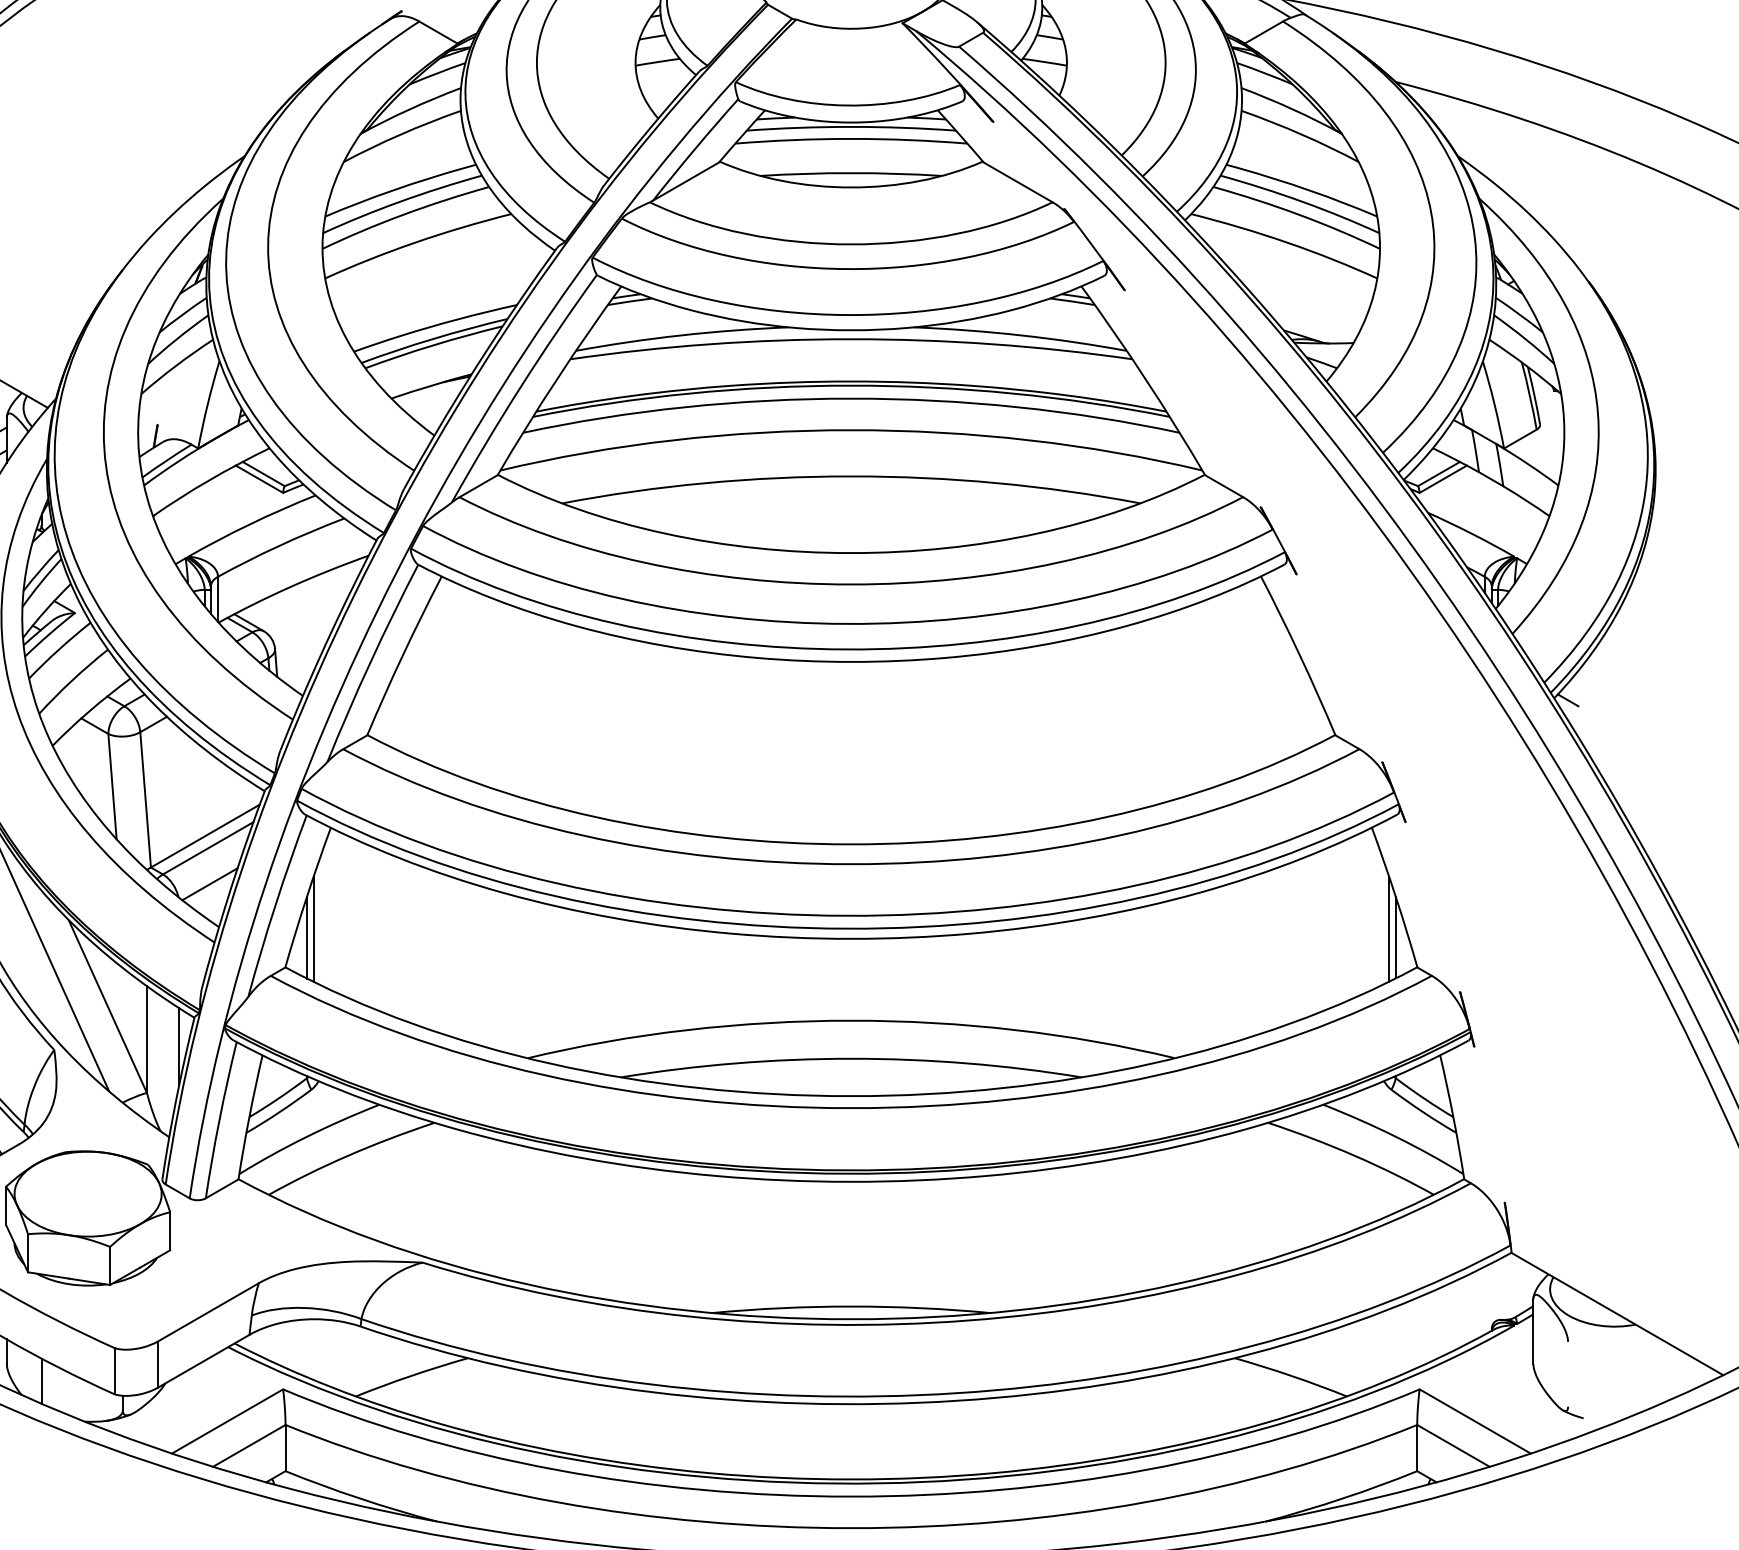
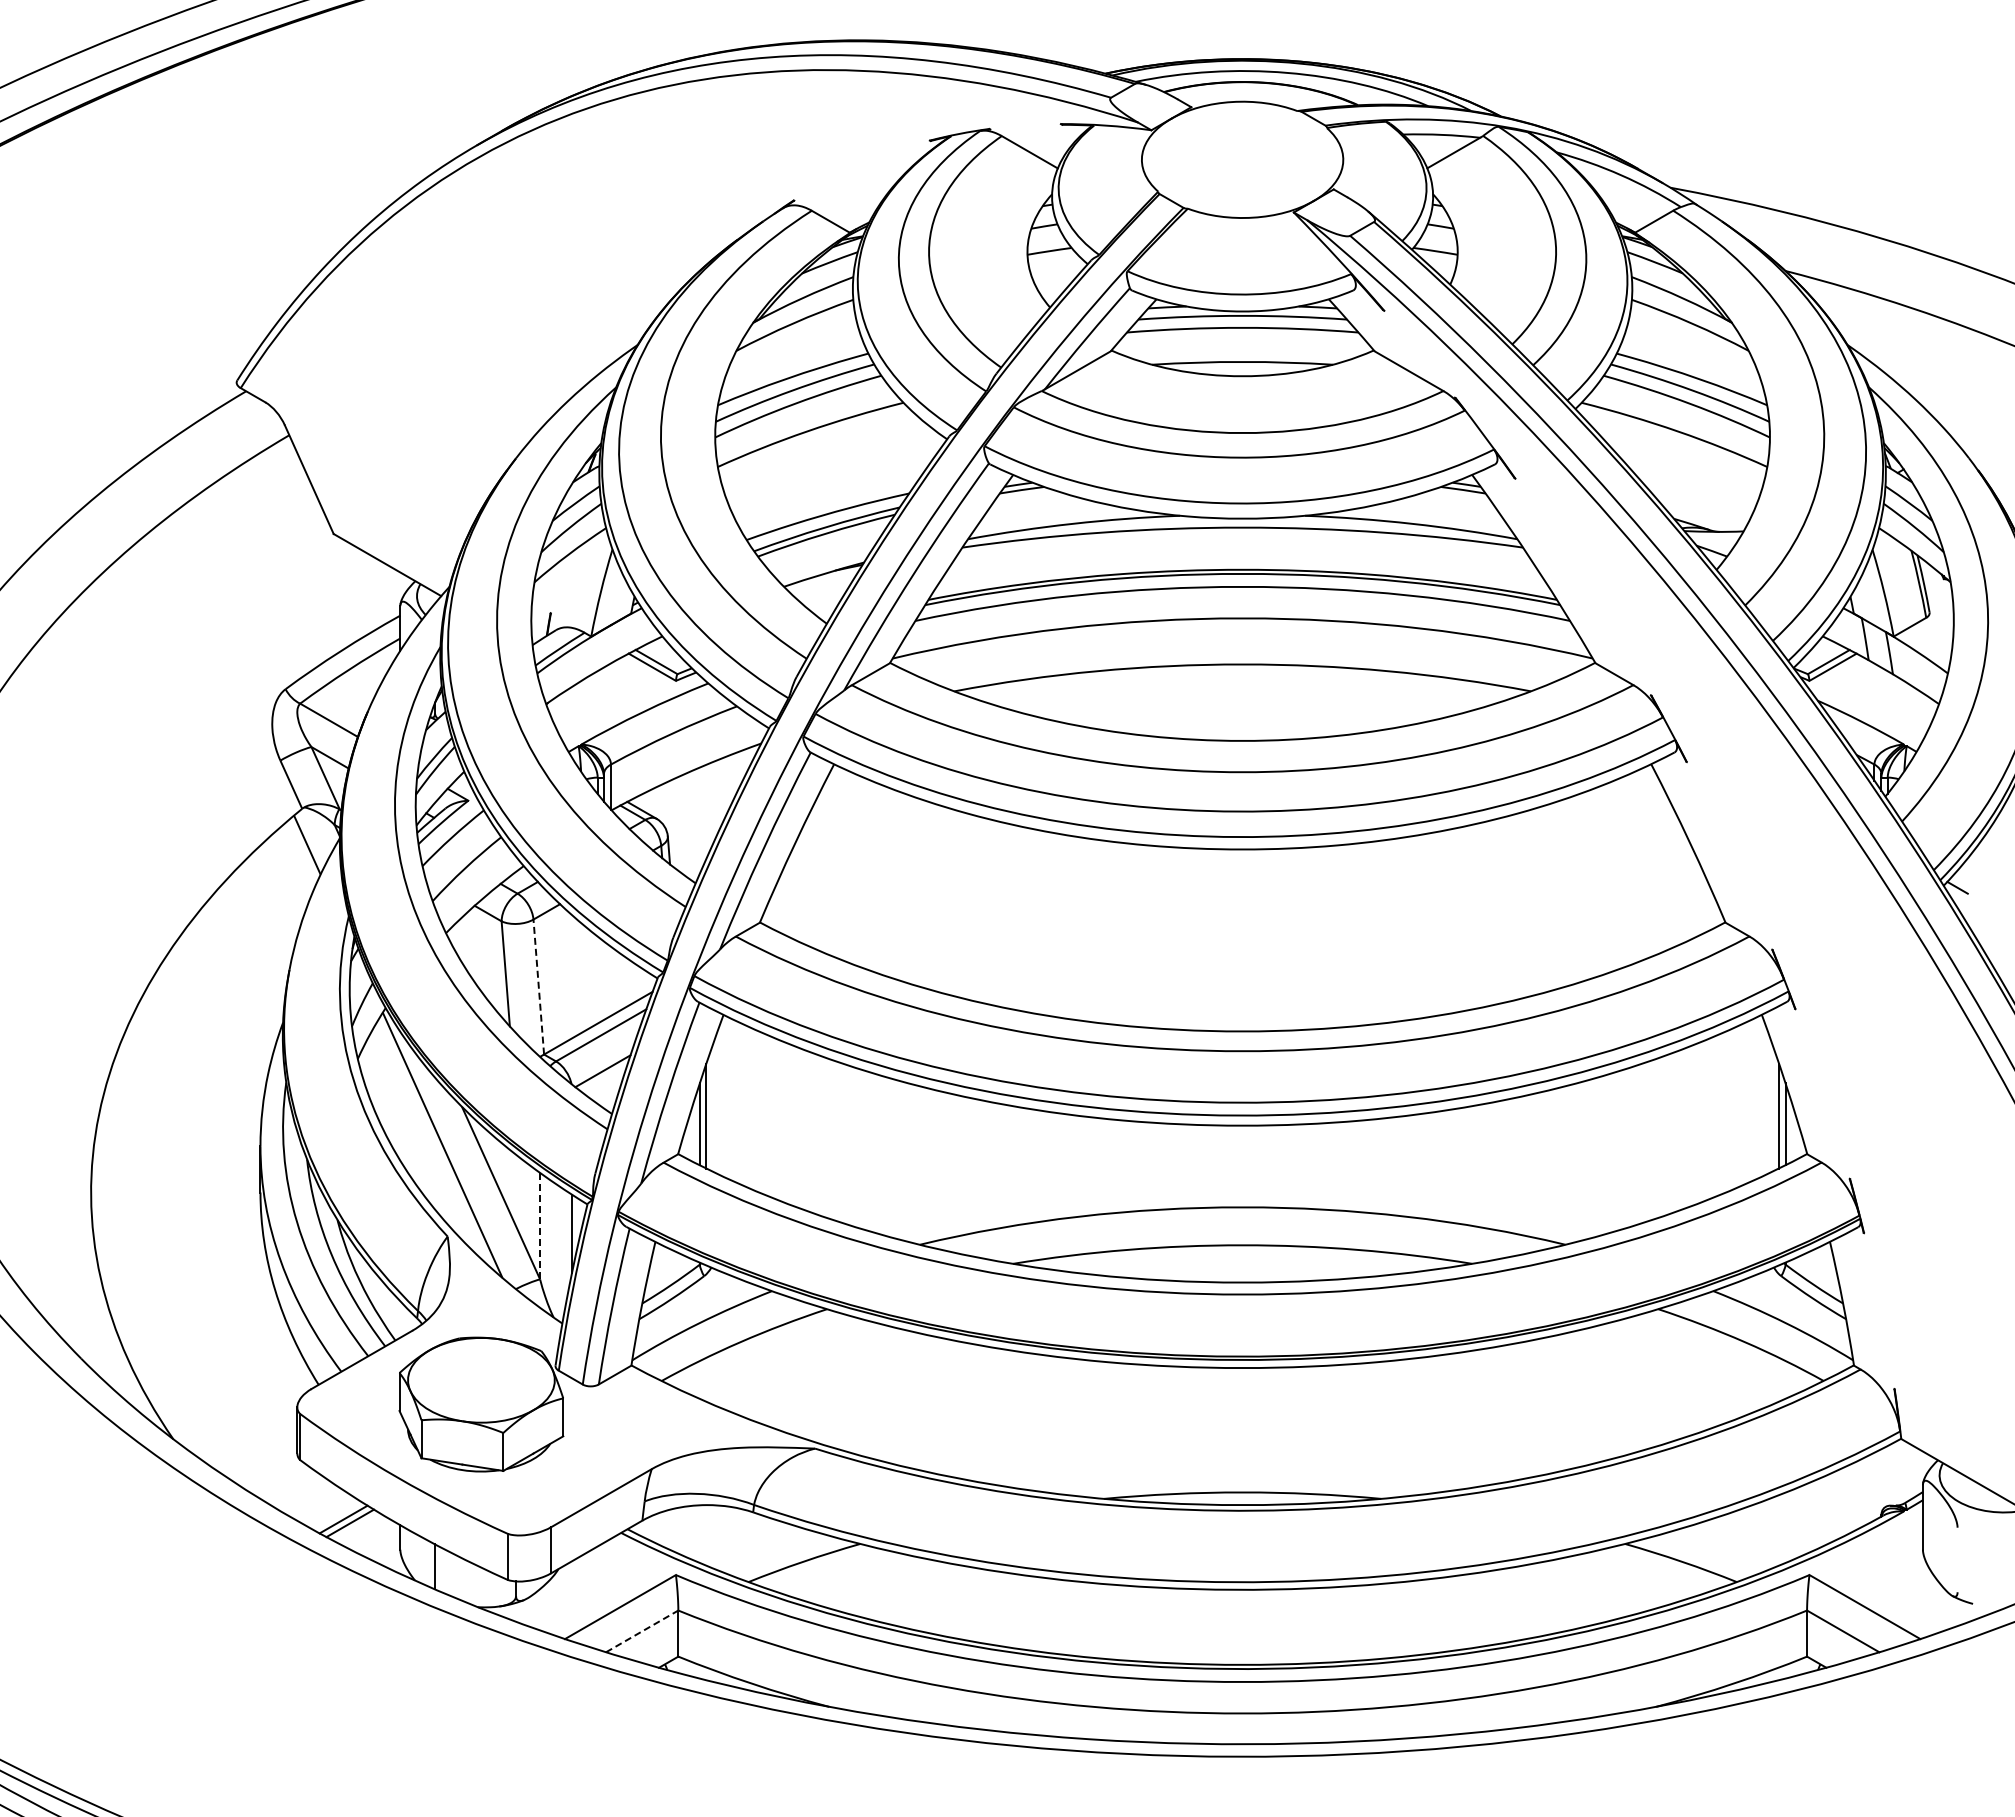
line: (145, 800) -> (538, 987), solid -> dashed
line: (147, 1039) -> (540, 1226), solid -> dashed
line: (249, 1445) -> (642, 1631), solid -> dashed

